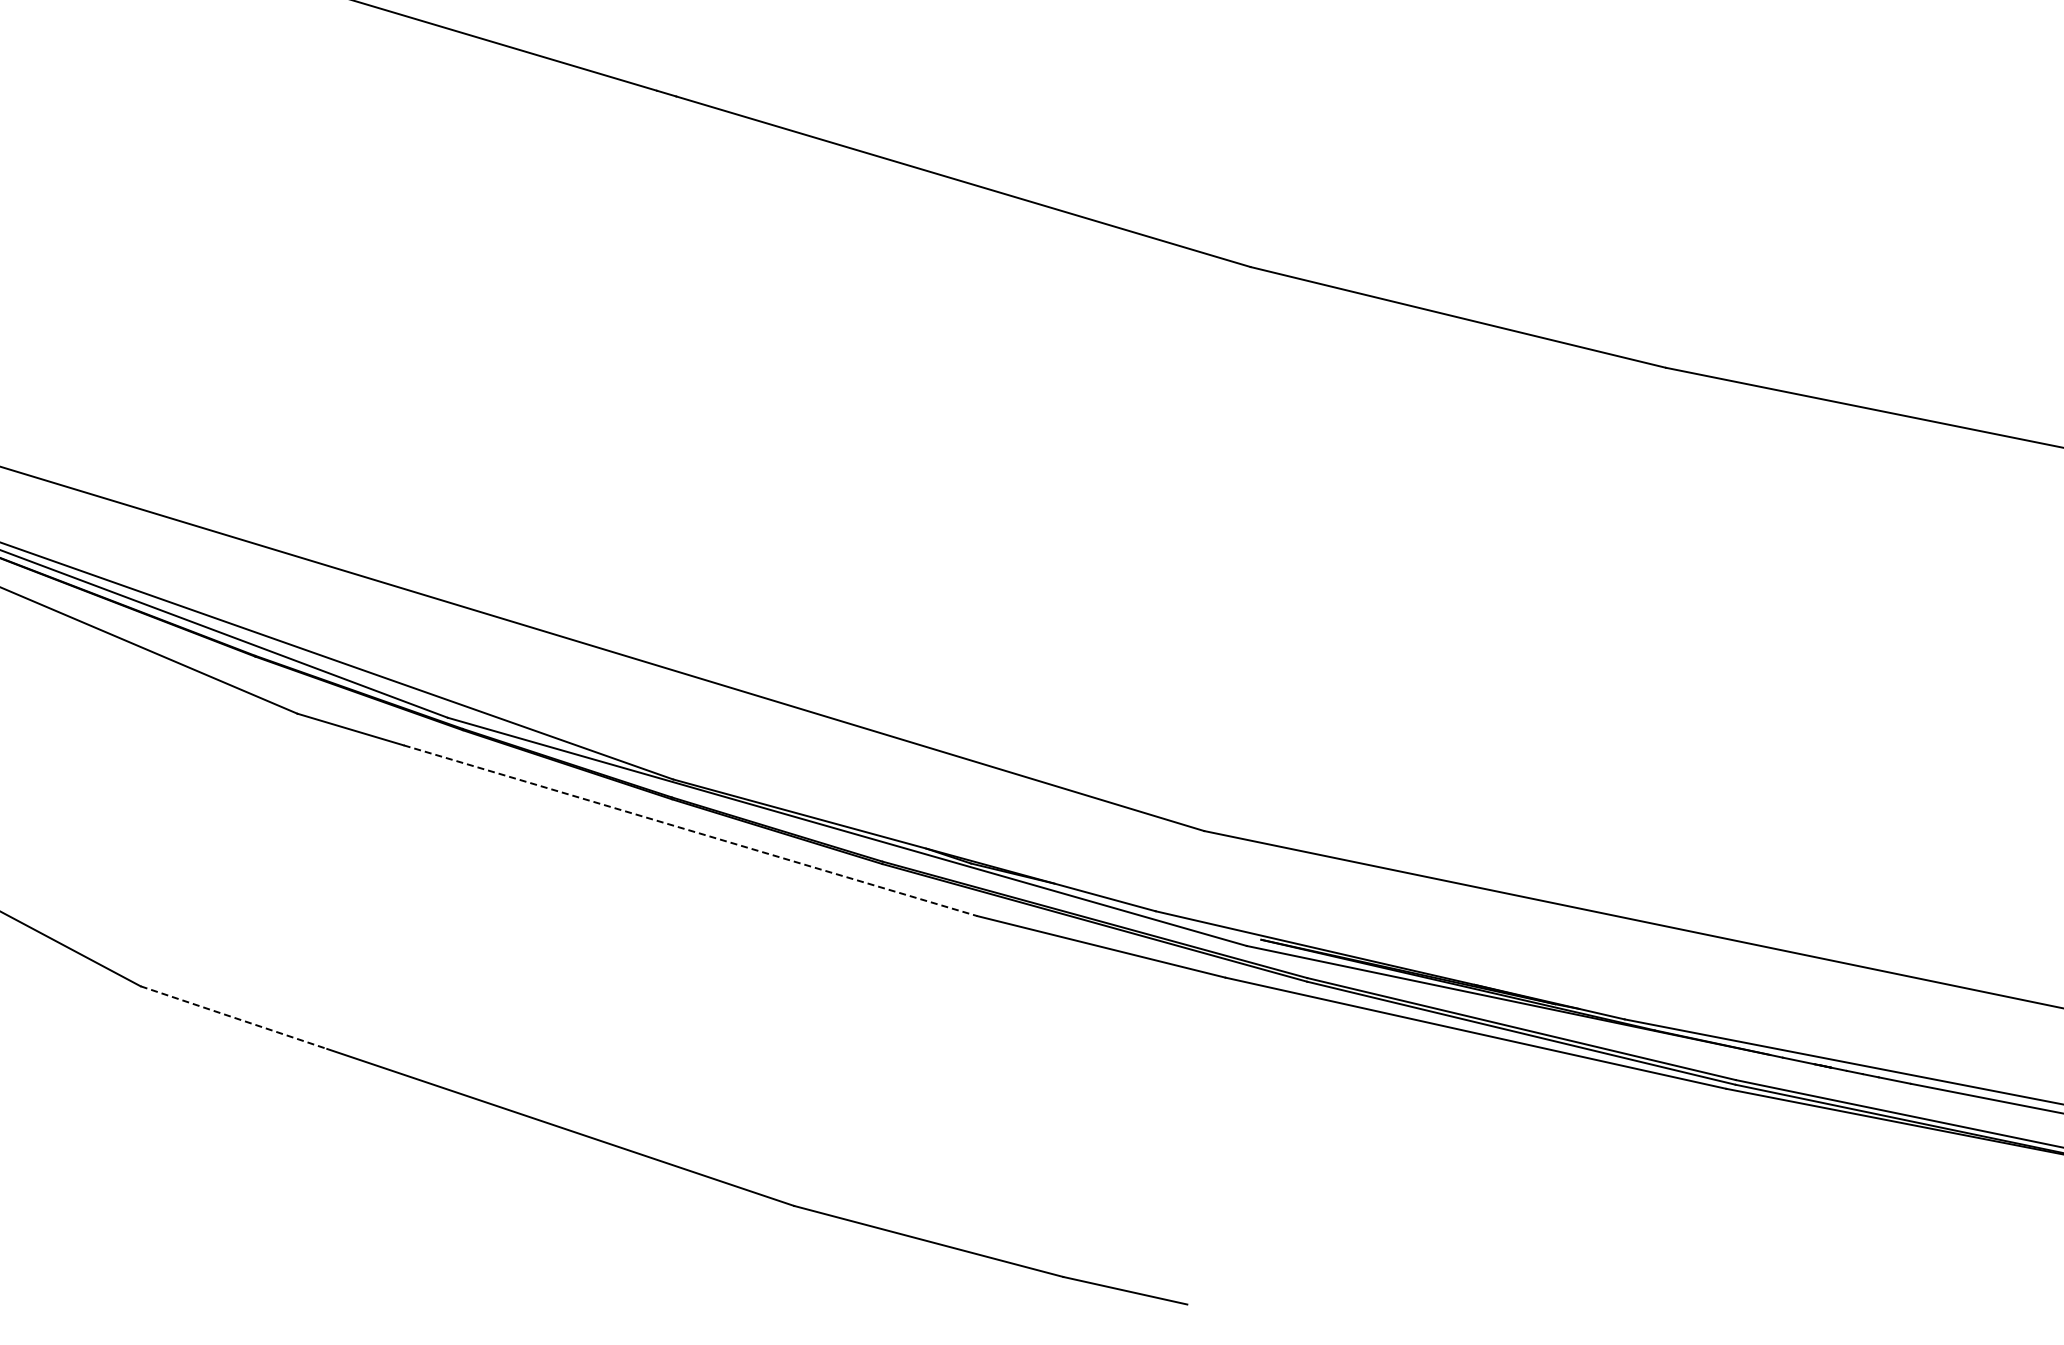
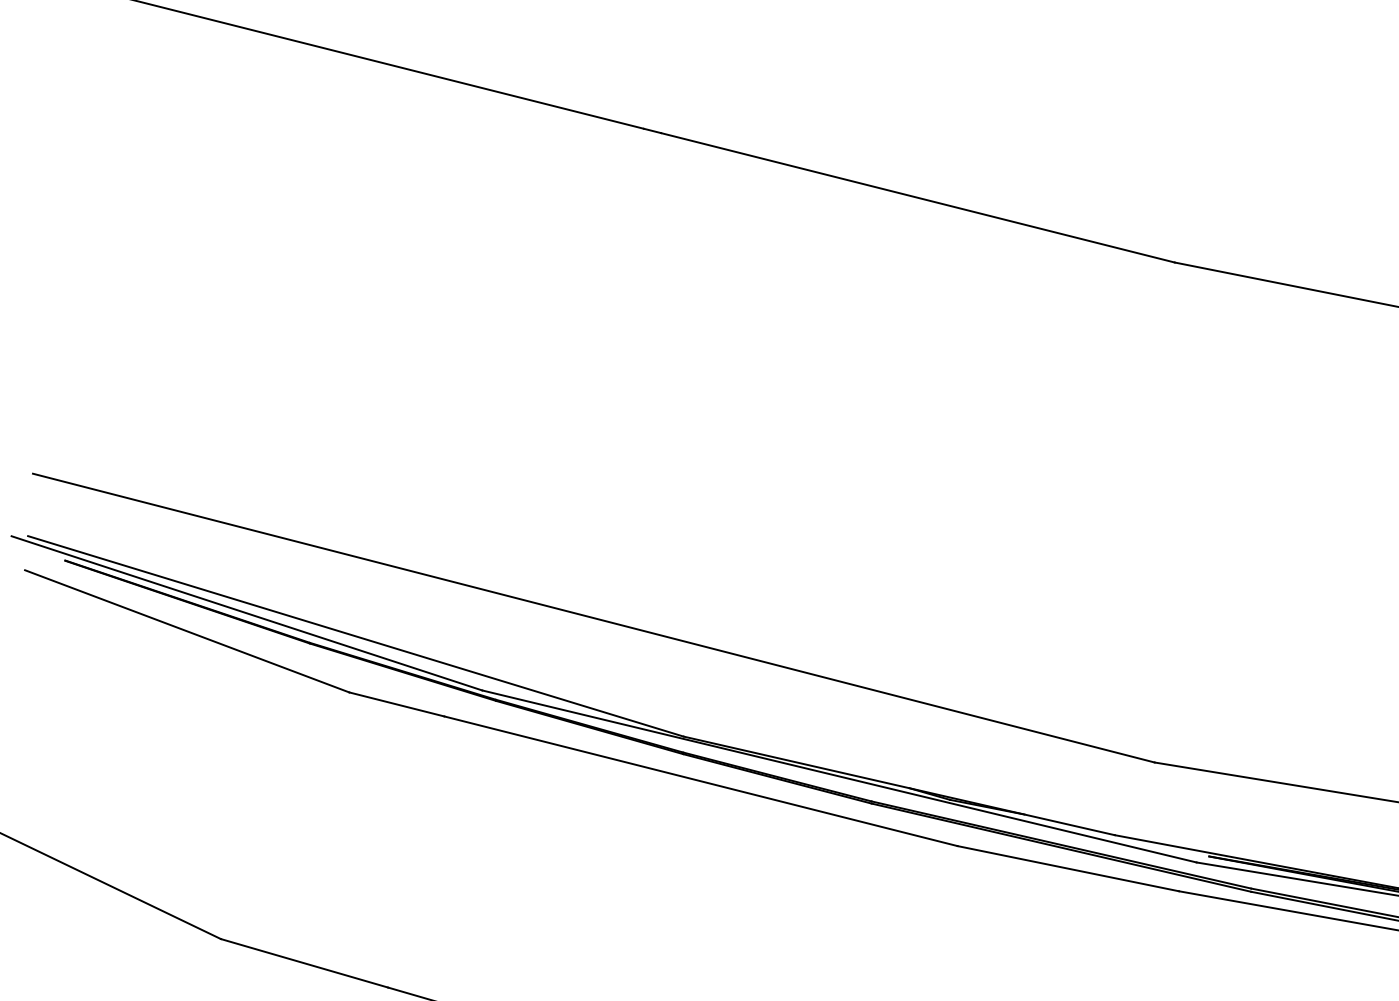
line: (691, 830) -> (701, 781), dashed -> solid
line: (234, 1017) -> (304, 963), dashed -> solid

